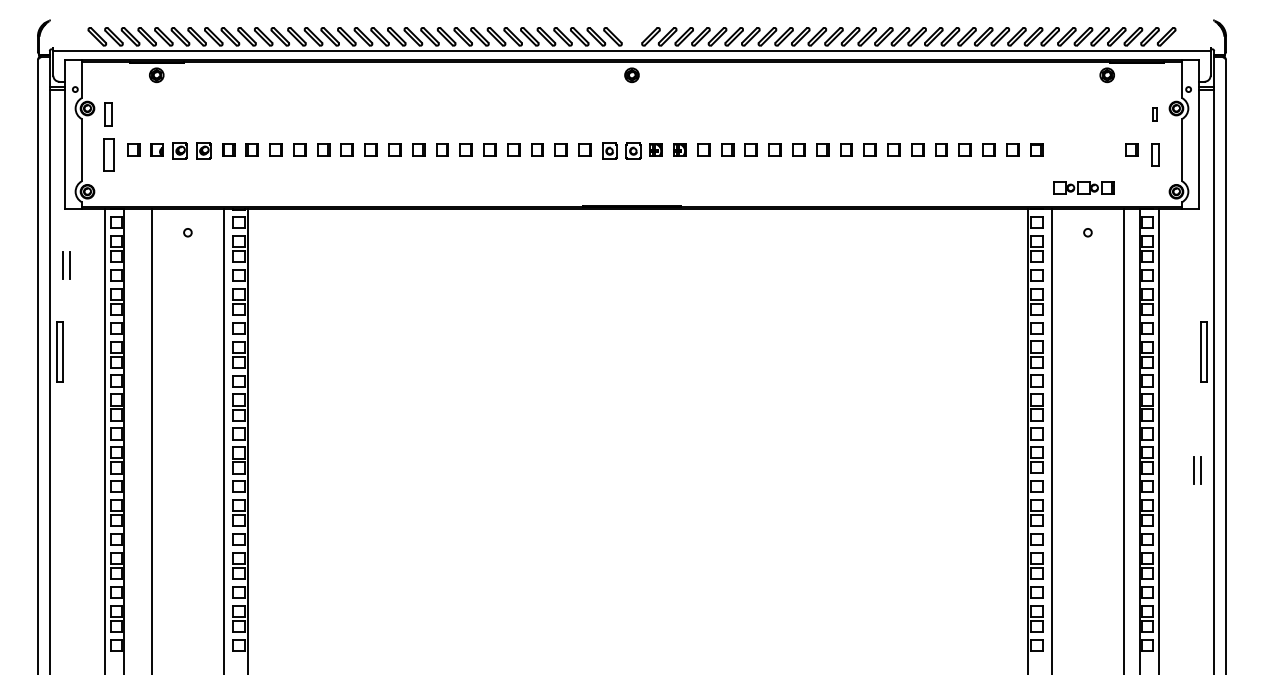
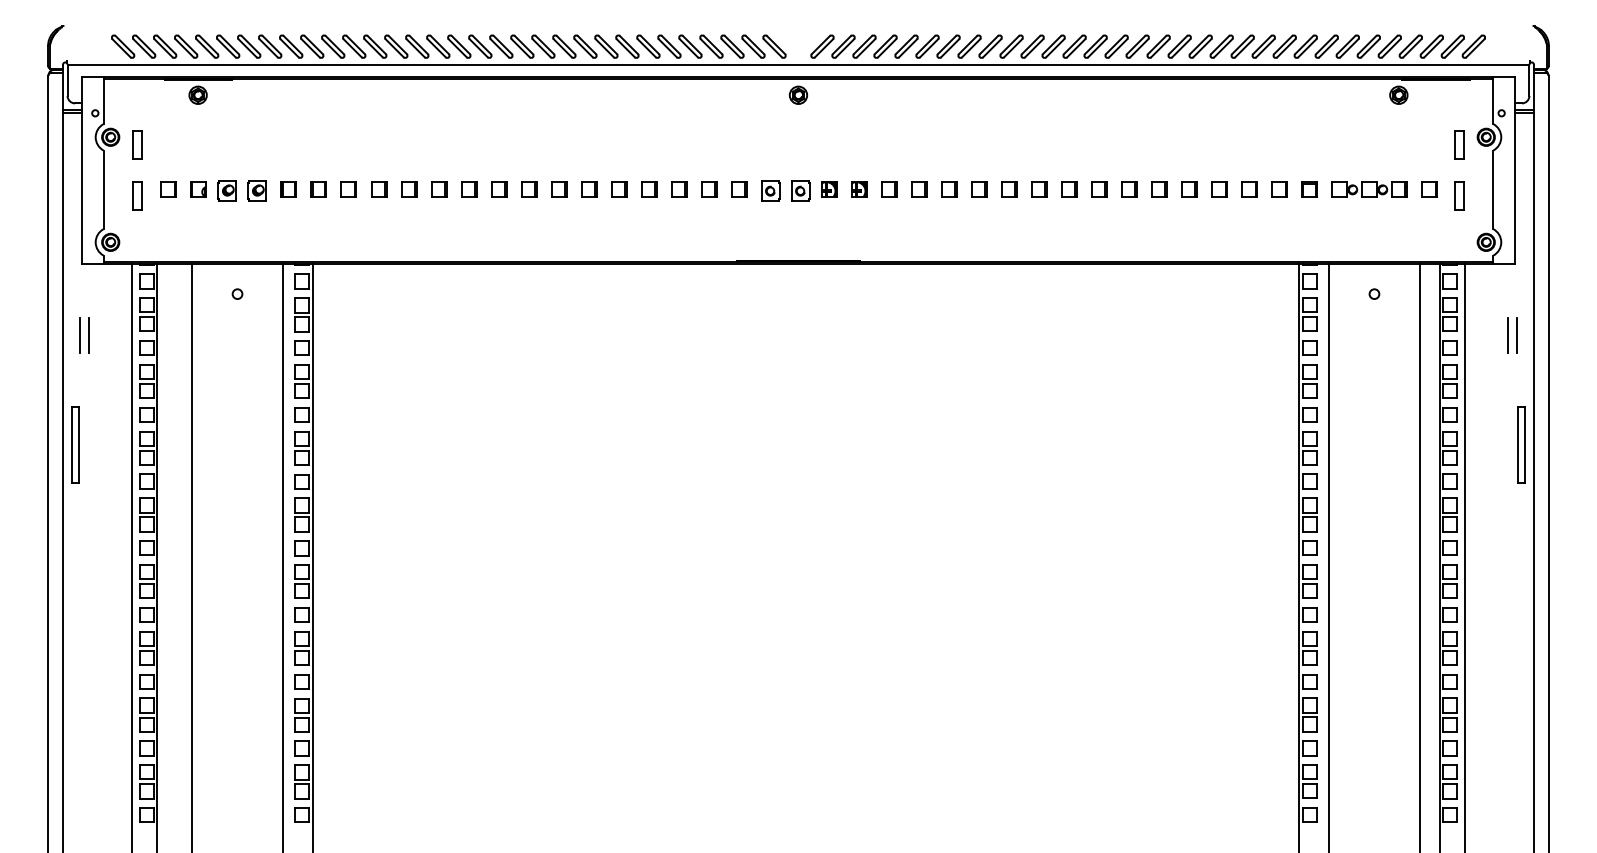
part: (1155, 114) -> (1459, 144), size x1.67
part: (108, 154) -> (137, 195), size x0.71
part: (1083, 187) -> (1368, 189), moved
part: (1197, 470) -> (1512, 335), moved

